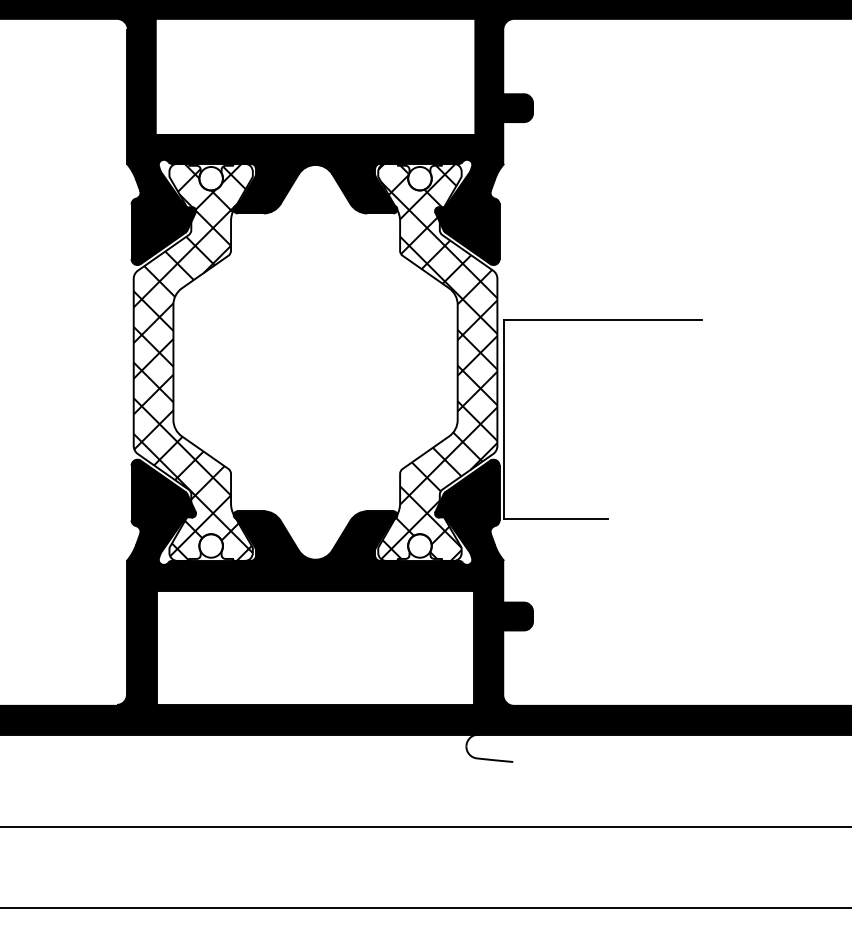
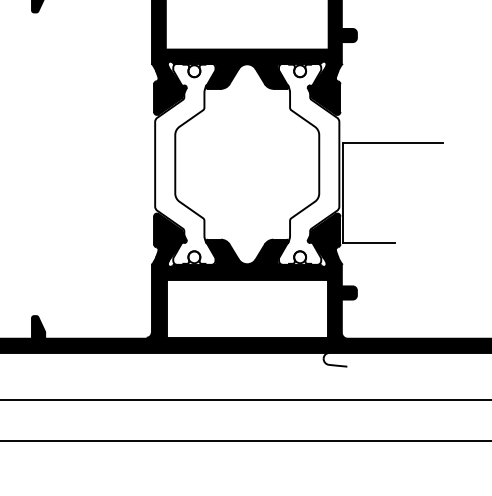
hatch: (193, 360) -> (185, 163), removed
hatch: (438, 360) -> (309, 163), removed

